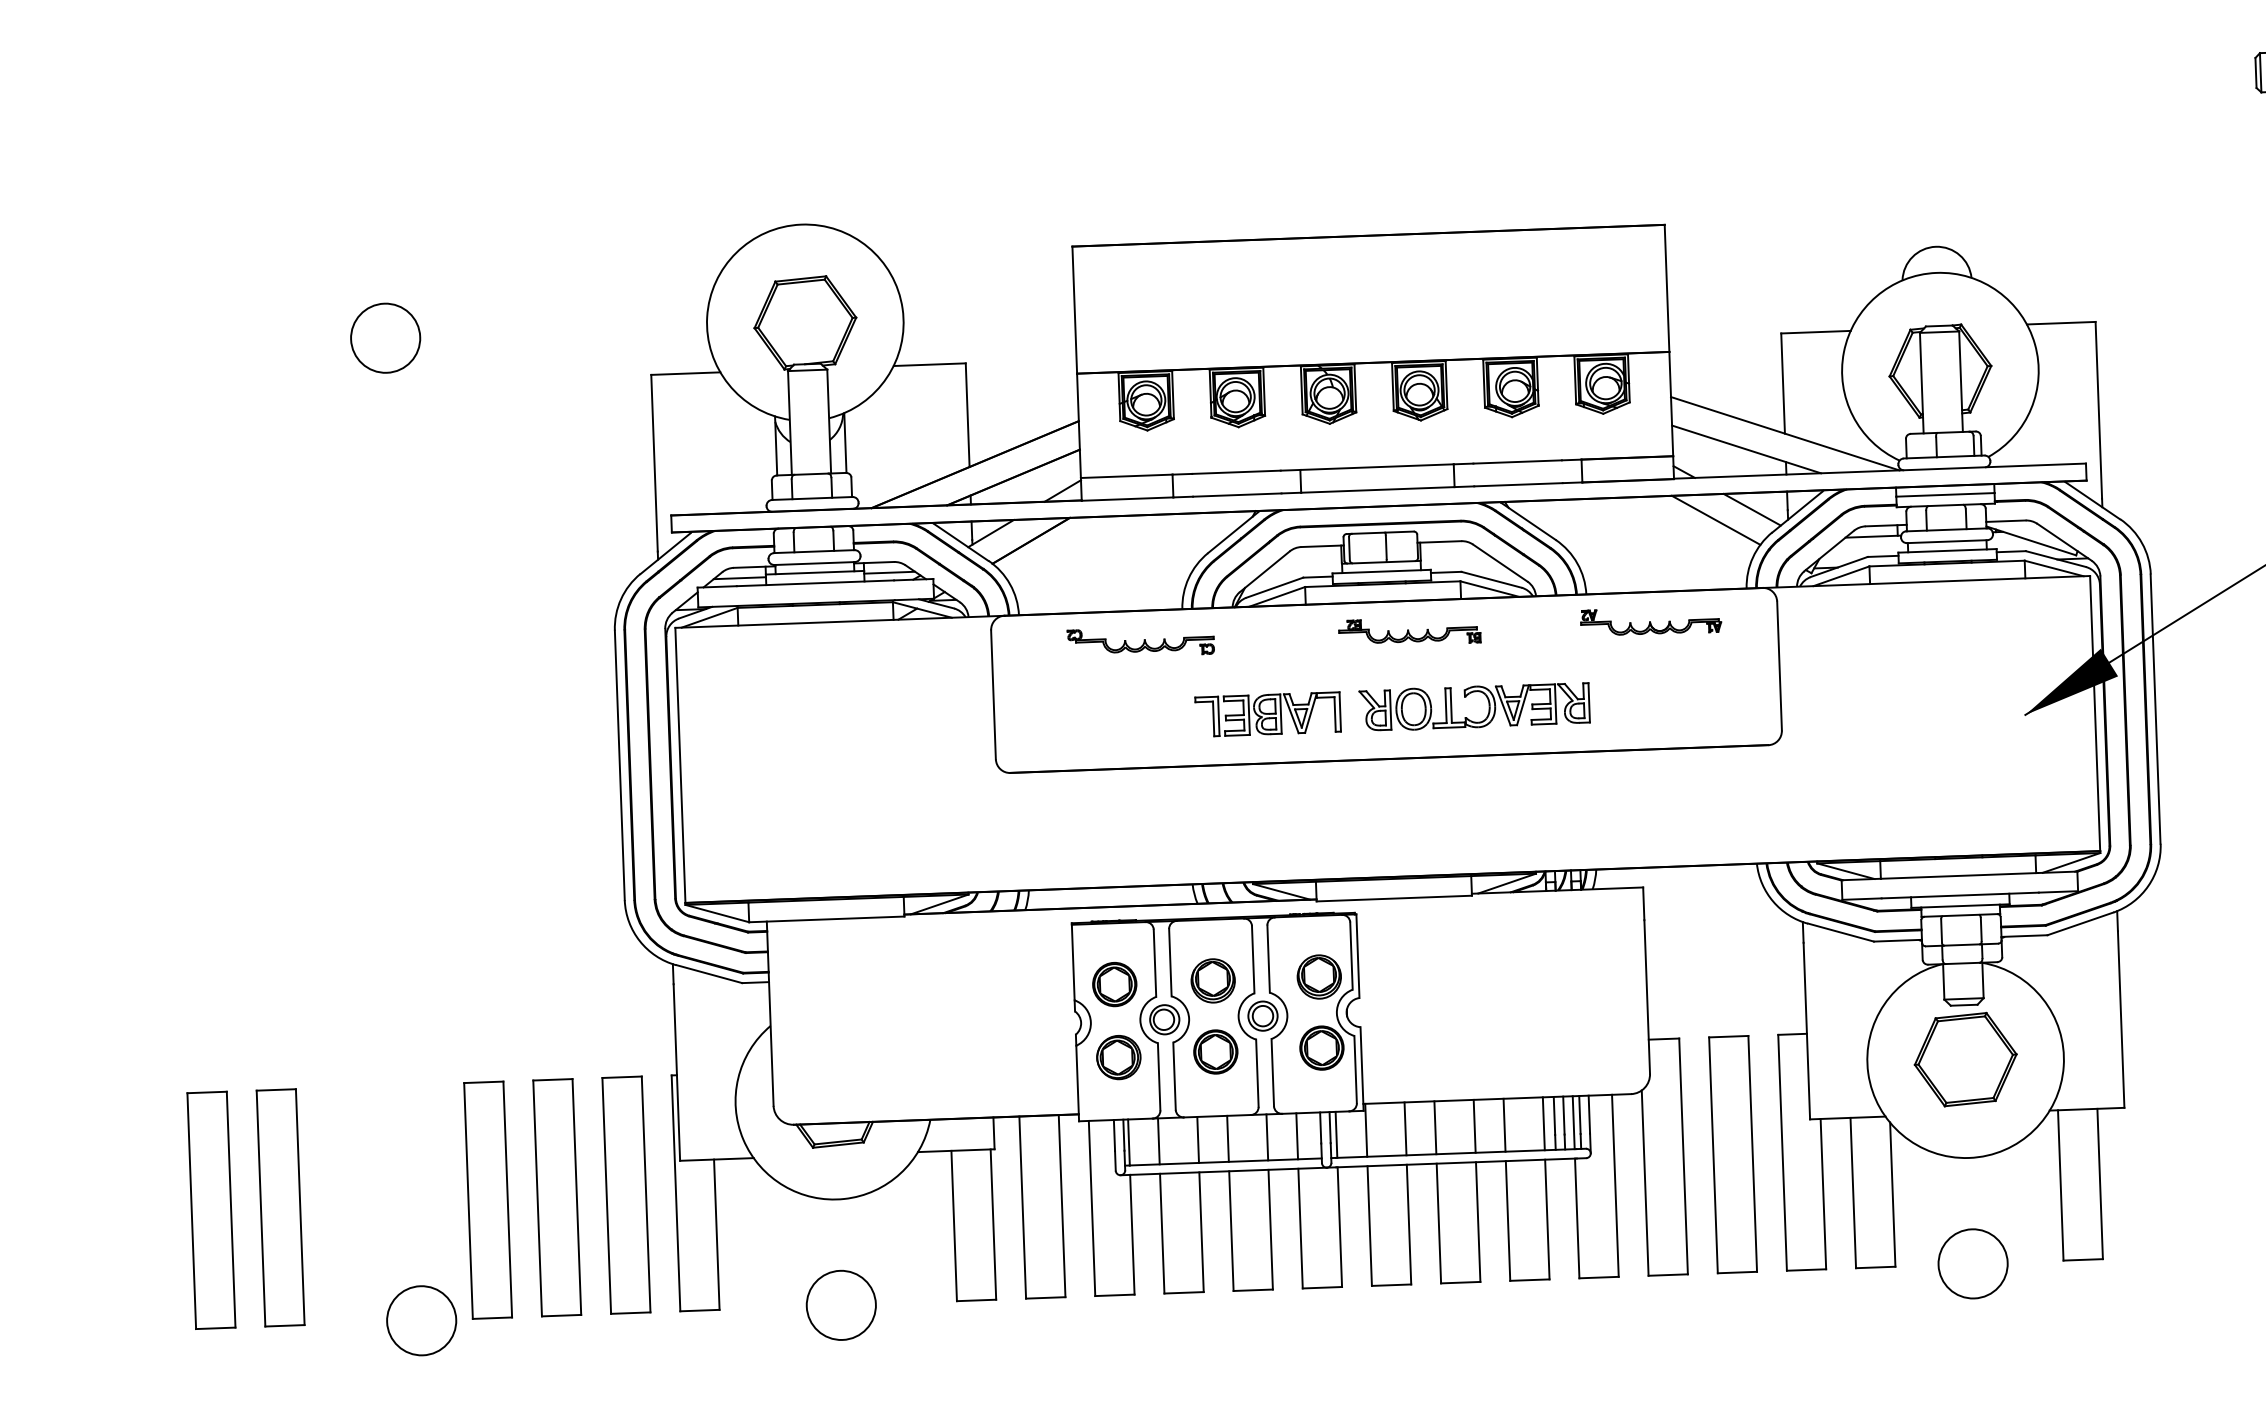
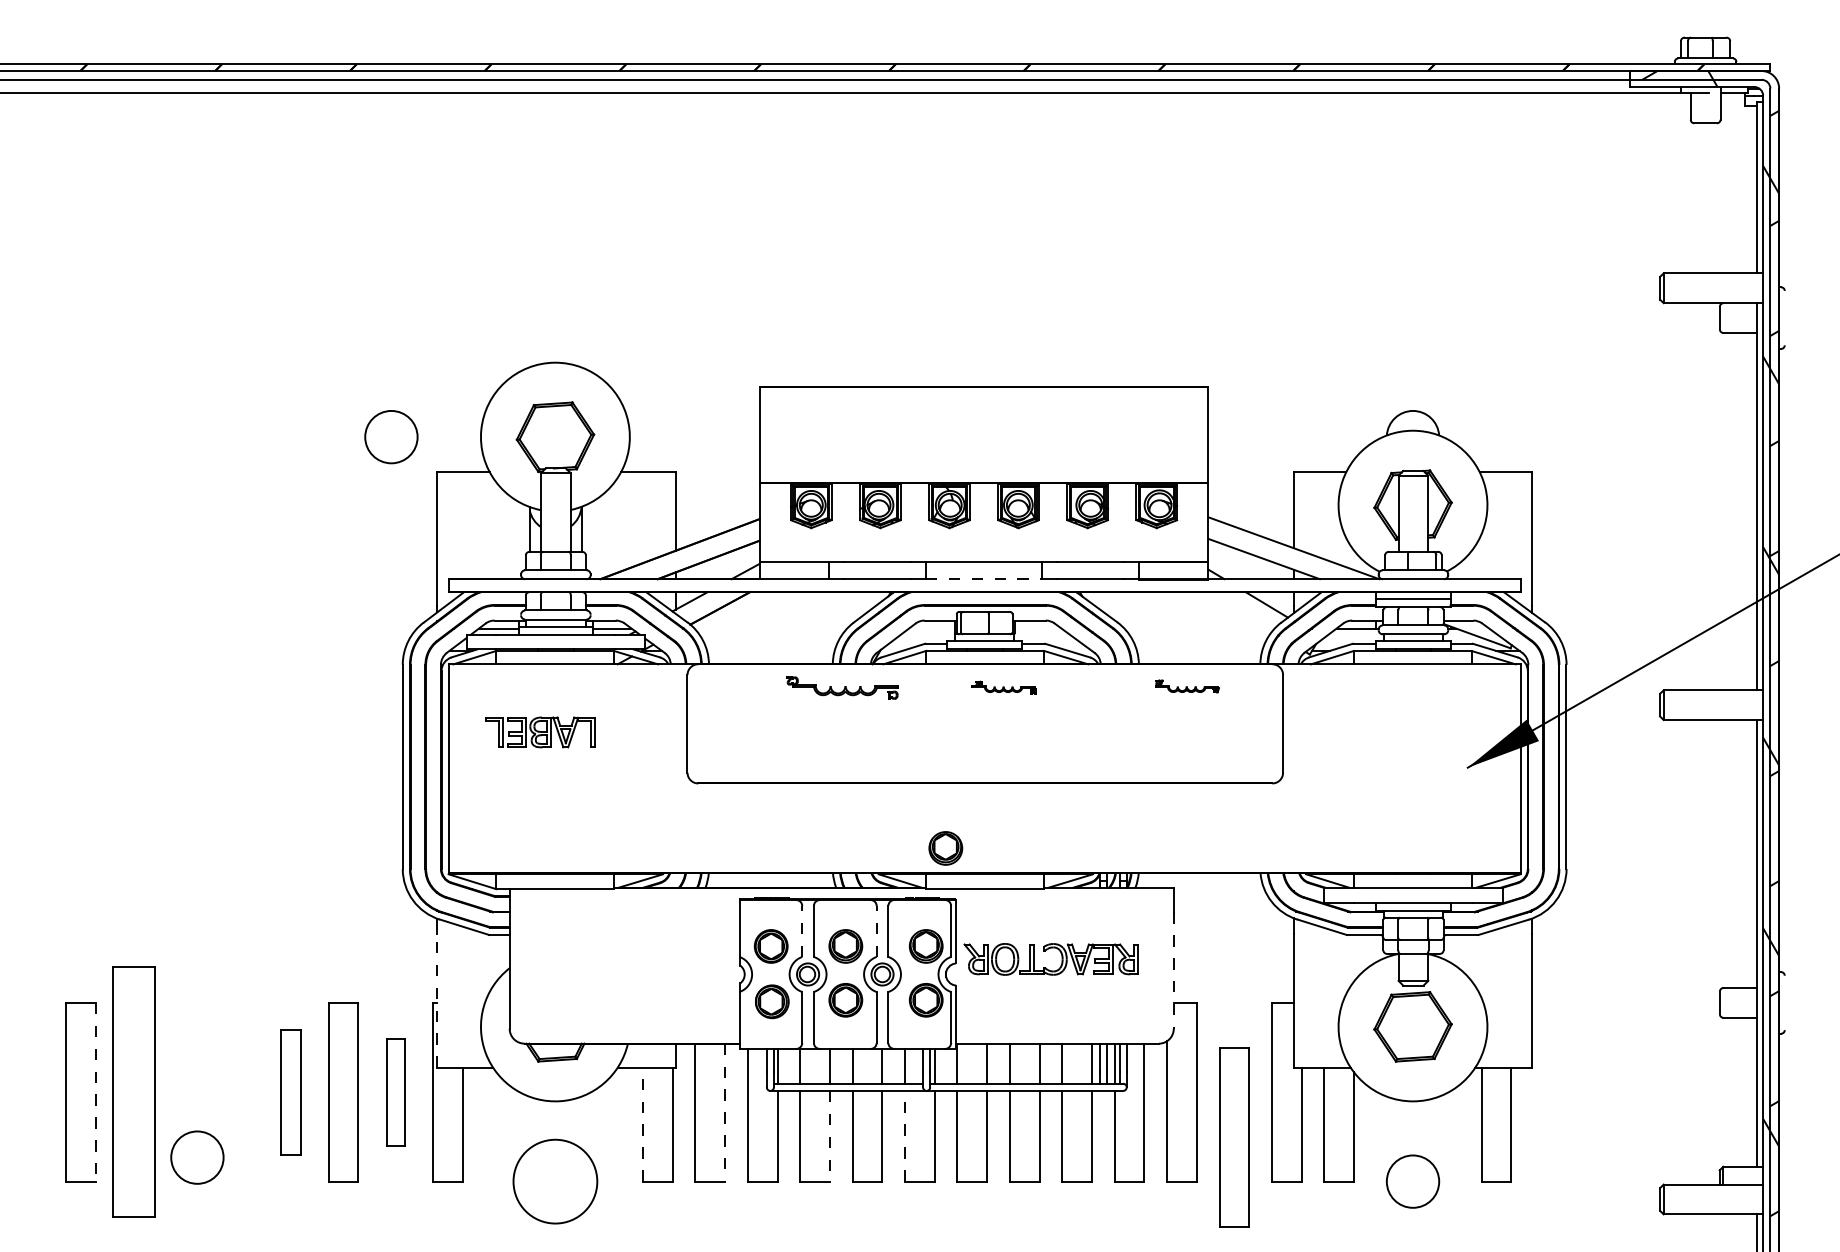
circle: (385, 338) -> (391, 437), moved
line: (1378, 489) -> (984, 579), solid -> dashed
line: (1716, 519) -> (1239, 611), removed
part: (1651, 621) -> (1187, 686), size x0.6
part: (1410, 631) -> (1004, 687), size x0.6
part: (1140, 641) -> (842, 687), moved
part: (1466, 696) -> (1045, 951), moved
part: (1267, 714) -> (540, 732), moved
part: (1340, 846) -> (945, 848), added
line: (1252, 958) -> (876, 930), solid -> dashed
line: (1155, 961) -> (802, 930), solid -> dashed
line: (1646, 998) -> (1173, 971), solid -> dashed
line: (676, 1072) -> (437, 1000), solid -> dashed
part: (1733, 1154) -> (1234, 1137), moved
part: (625, 1195) -> (395, 1092), size x0.6
part: (487, 1200) -> (290, 1092), size x0.7
line: (1062, 1207) -> (725, 1113), solid -> dashed
part: (280, 1208) -> (133, 1092), size x1.4
line: (231, 1209) -> (96, 1092), solid -> dashed
line: (954, 1225) -> (643, 1124), solid -> dashed
line: (1301, 1227) -> (905, 1135), solid -> dashed
line: (1202, 1232) -> (830, 1136), solid -> dashed
circle: (841, 1305) -> (555, 1181), size x1.6
circle: (421, 1320) -> (197, 1157), moved

